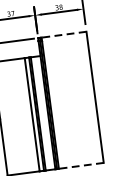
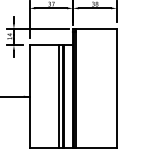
line: (62, 34) -> (95, 28), dashed -> solid
line: (80, 166) -> (95, 148), dashed -> solid

